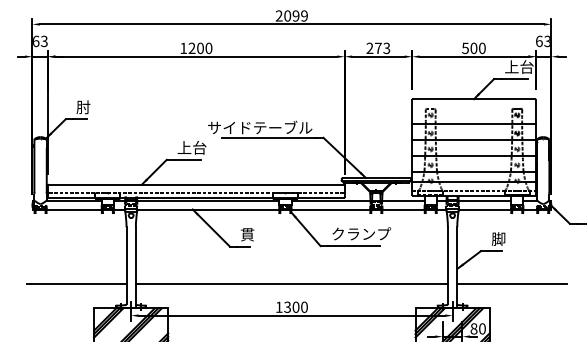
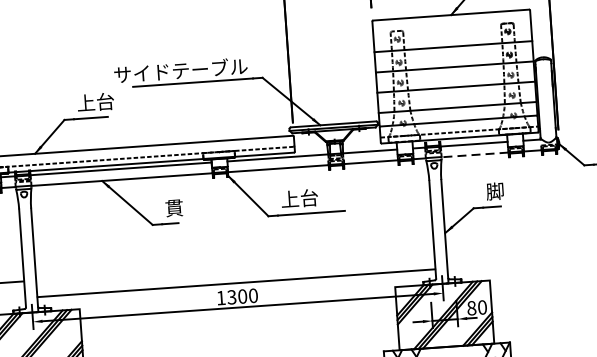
line: (484, 209) -> (474, 154), solid -> dashed
text: (361, 233) -> (319, 196), クランプ -> 上台
line: (291, 283) -> (235, 283), moved
line: (511, 283) -> (515, 246), removed

